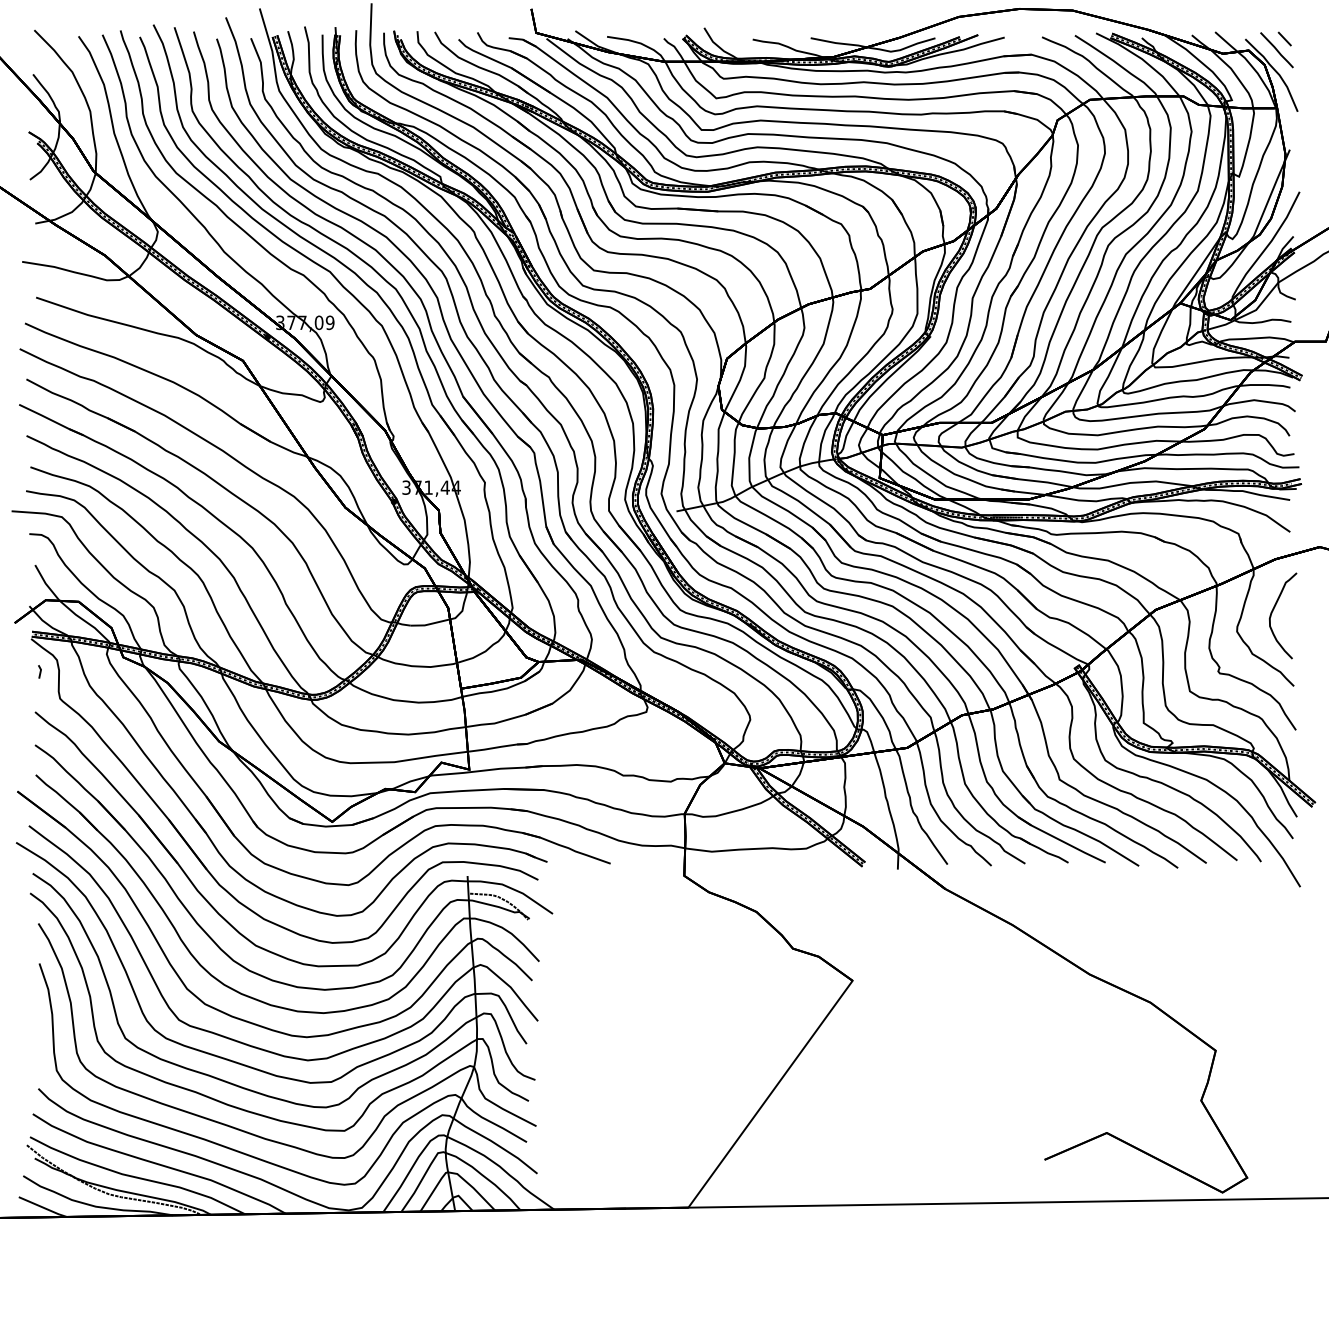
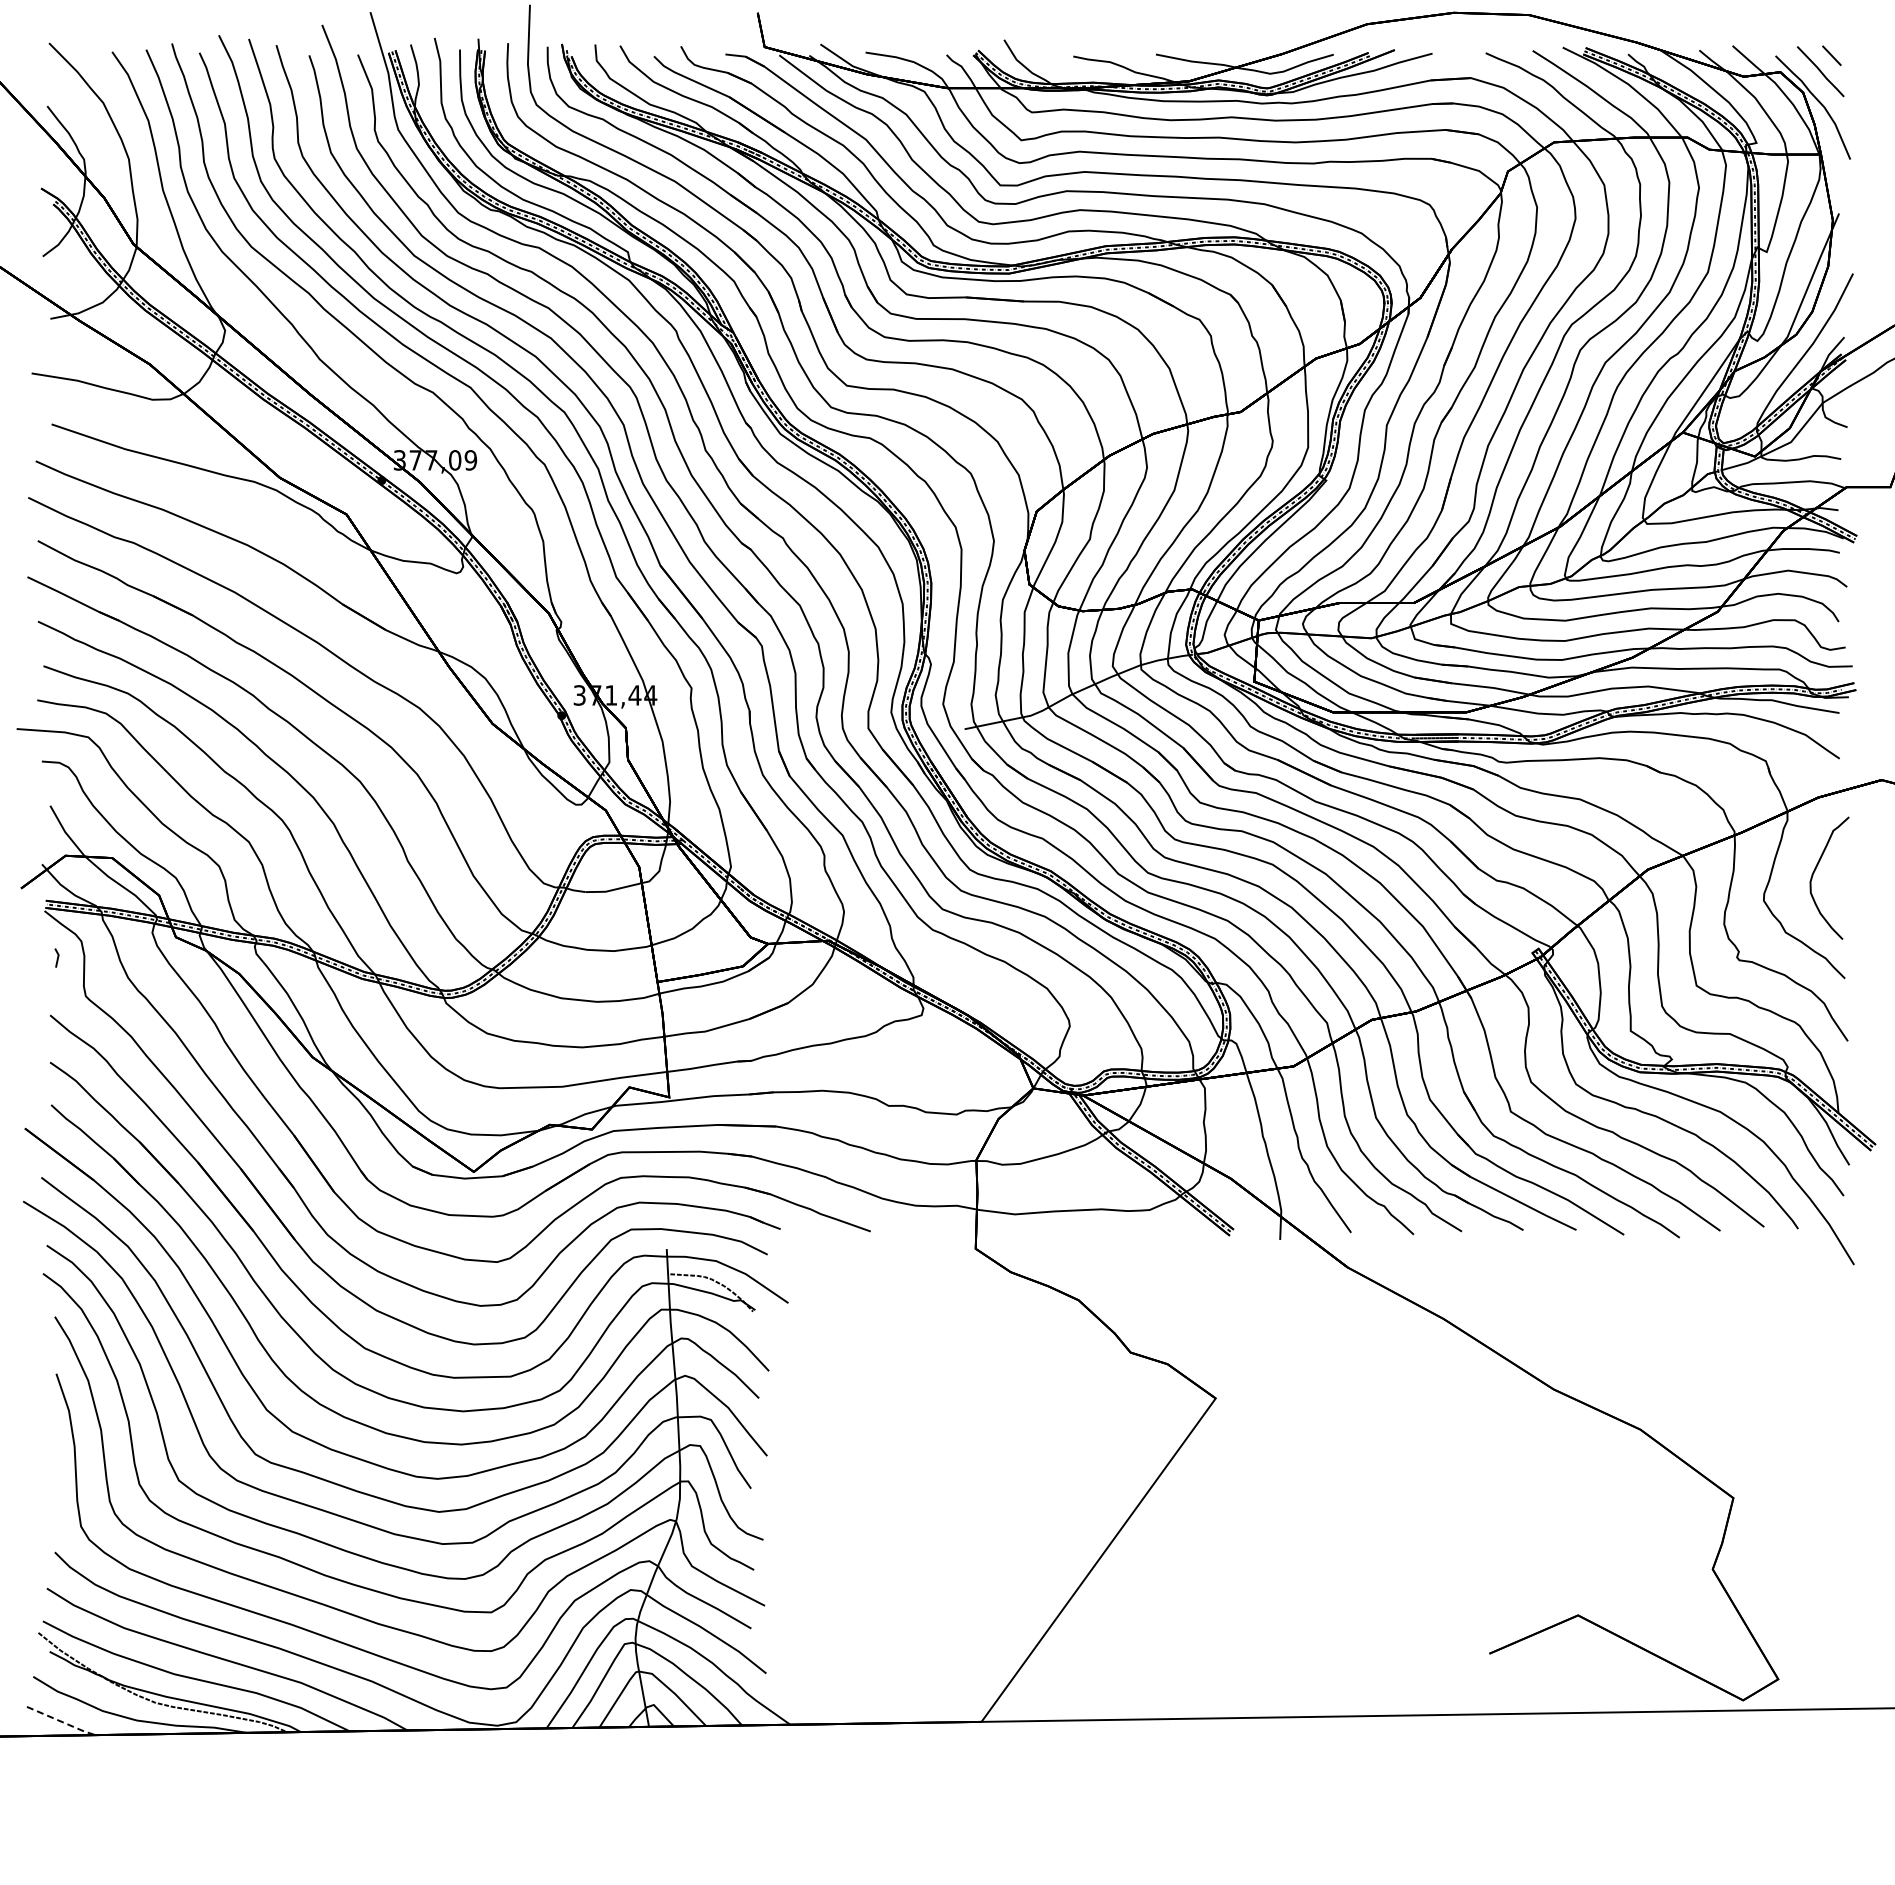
line: (43, 1208) -> (62, 1722), solid -> dashed

